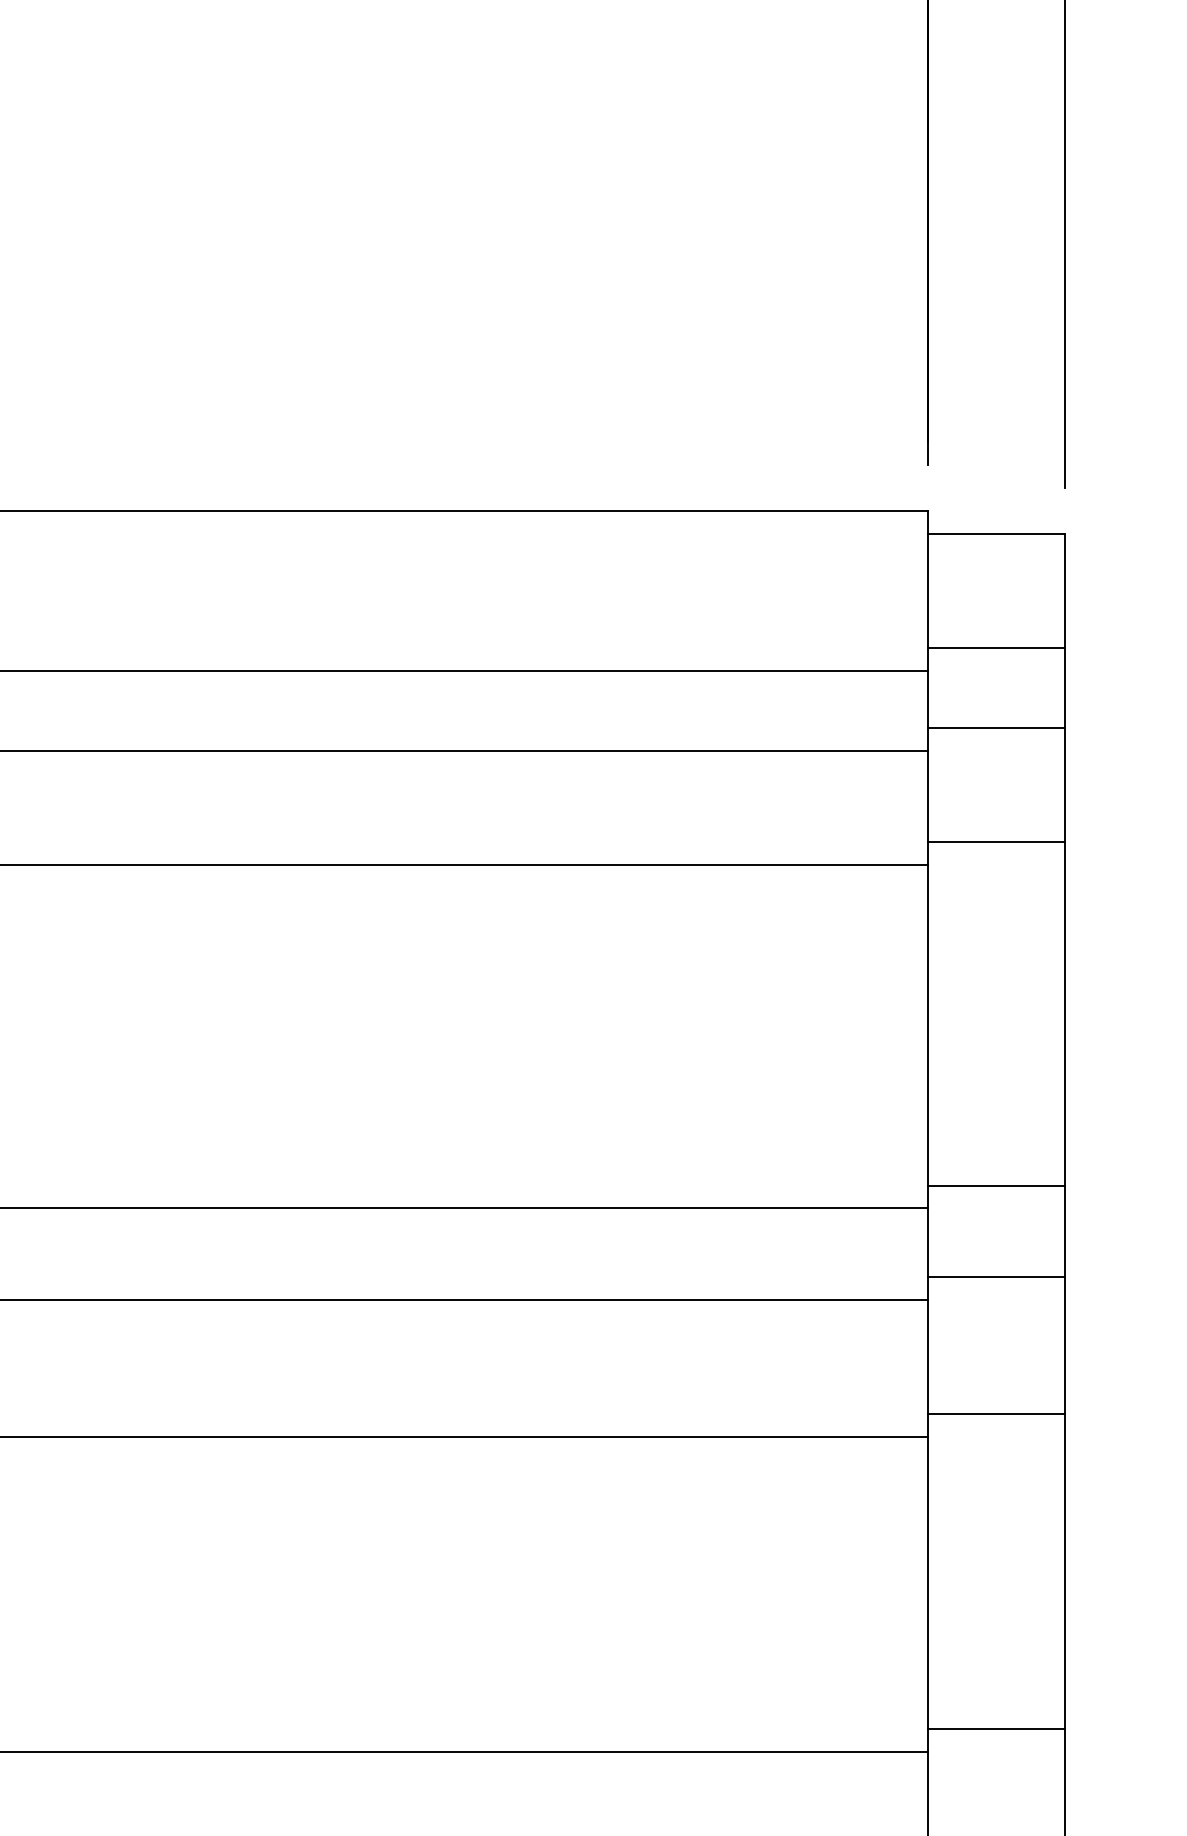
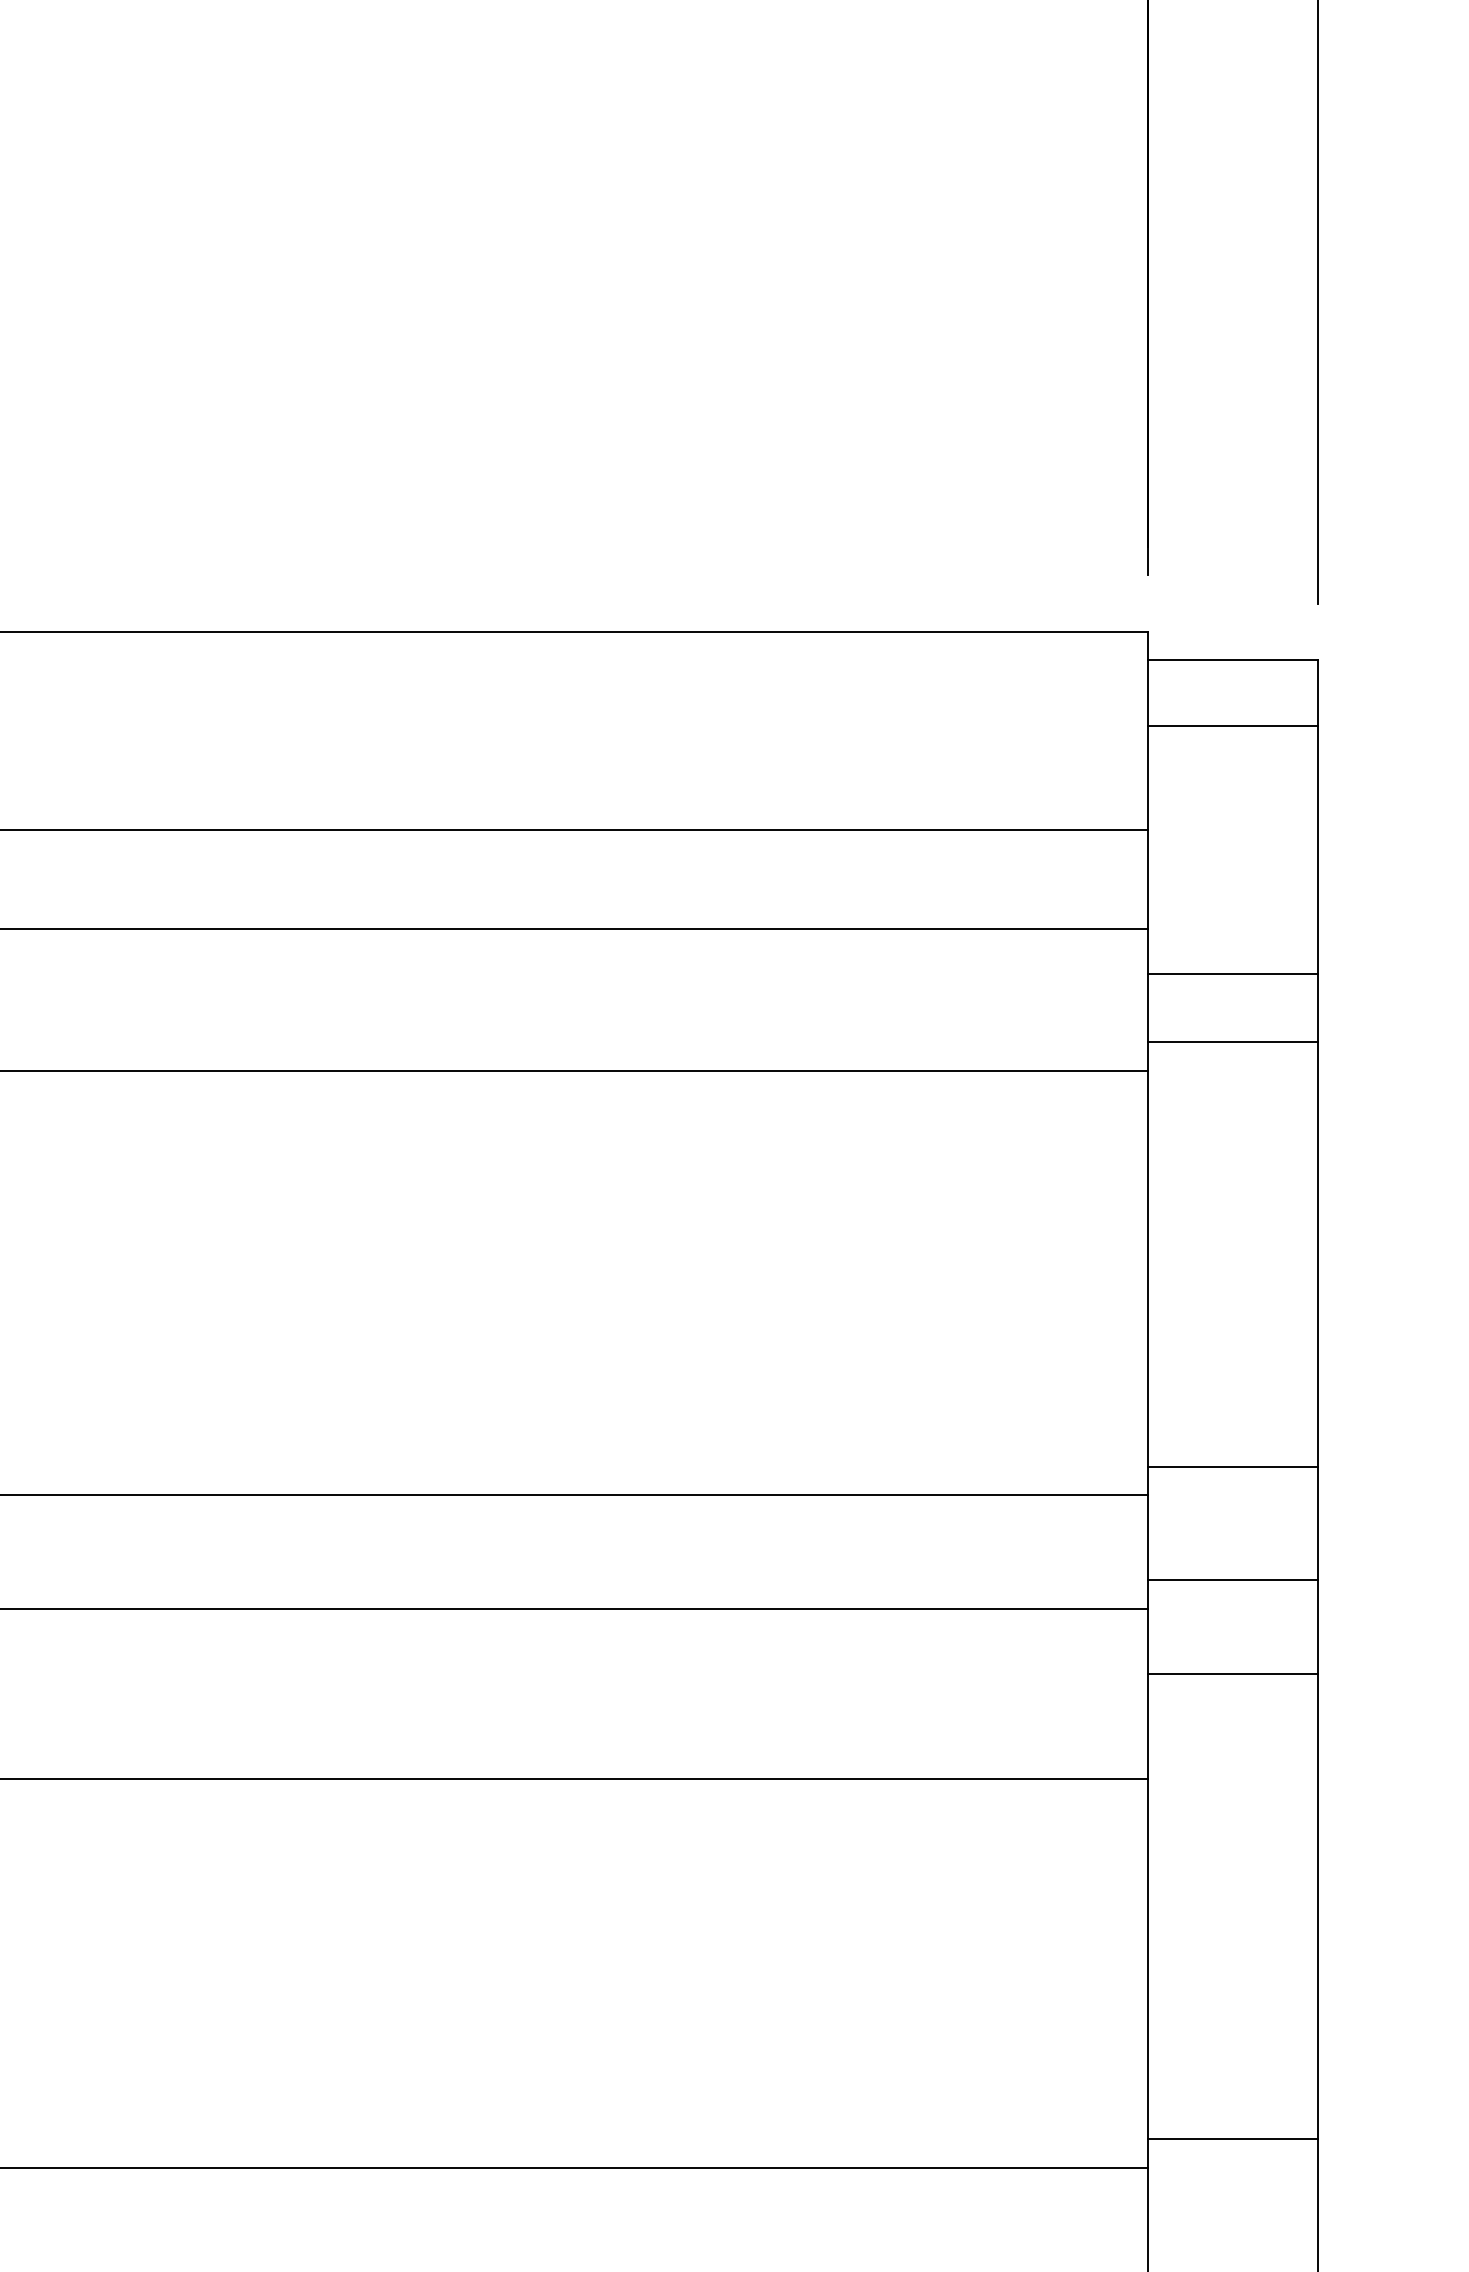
line: (995, 647) -> (1232, 725), moved
line: (995, 727) -> (1232, 973), moved
line: (995, 1414) -> (1232, 1674), moved

